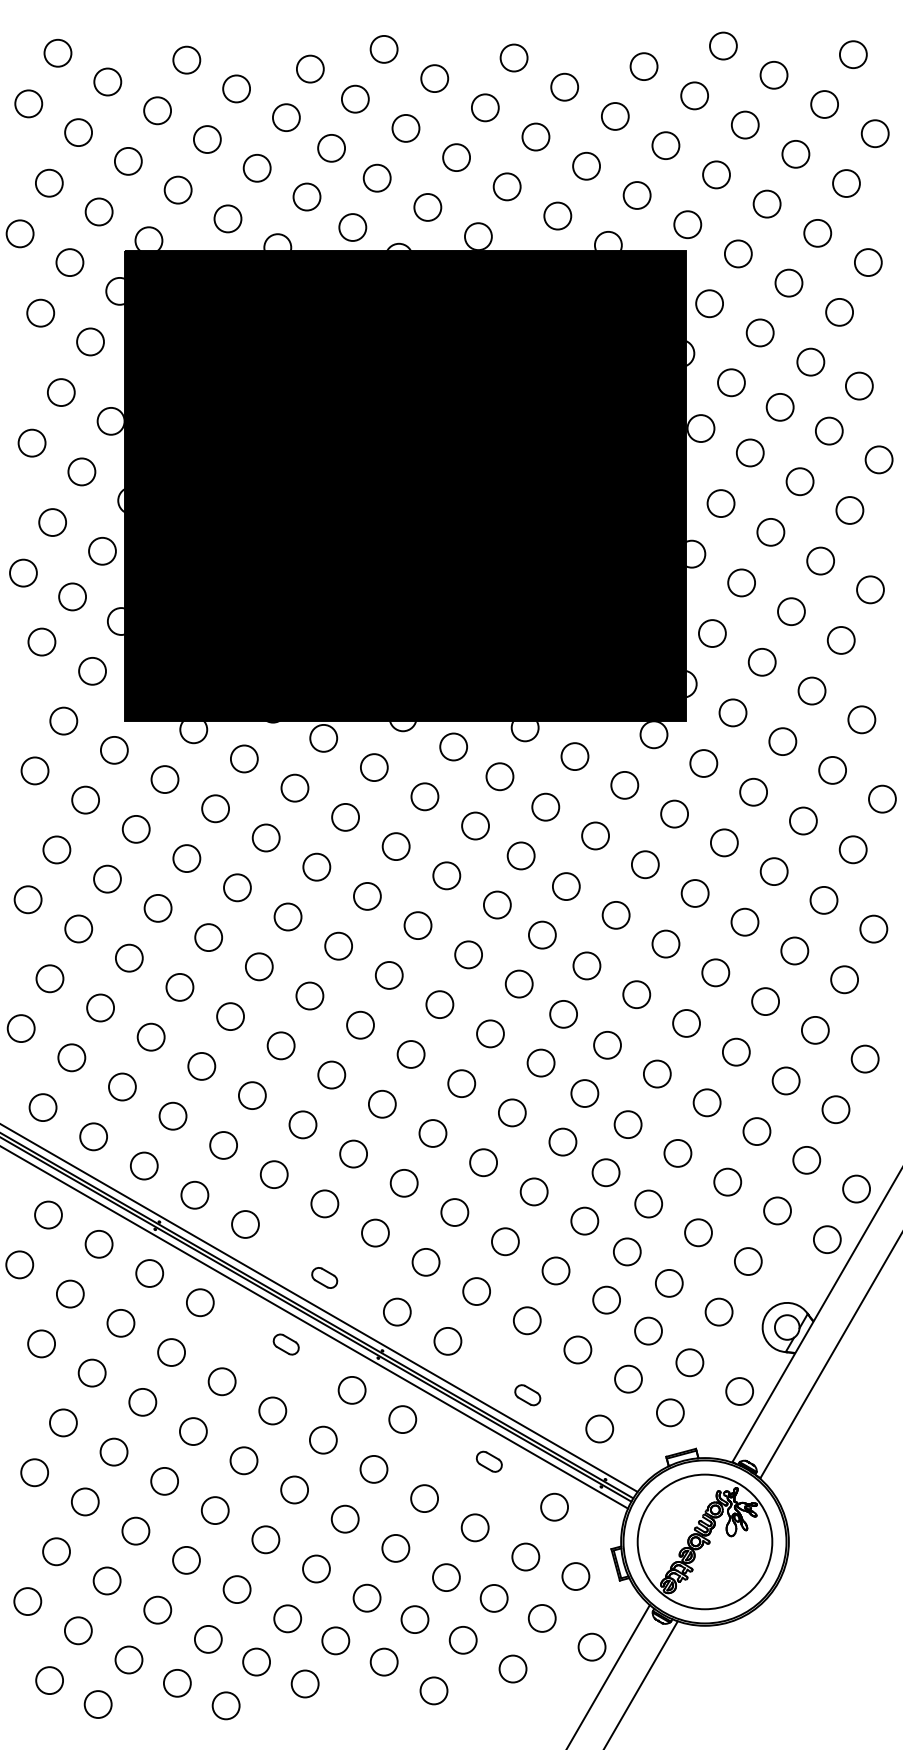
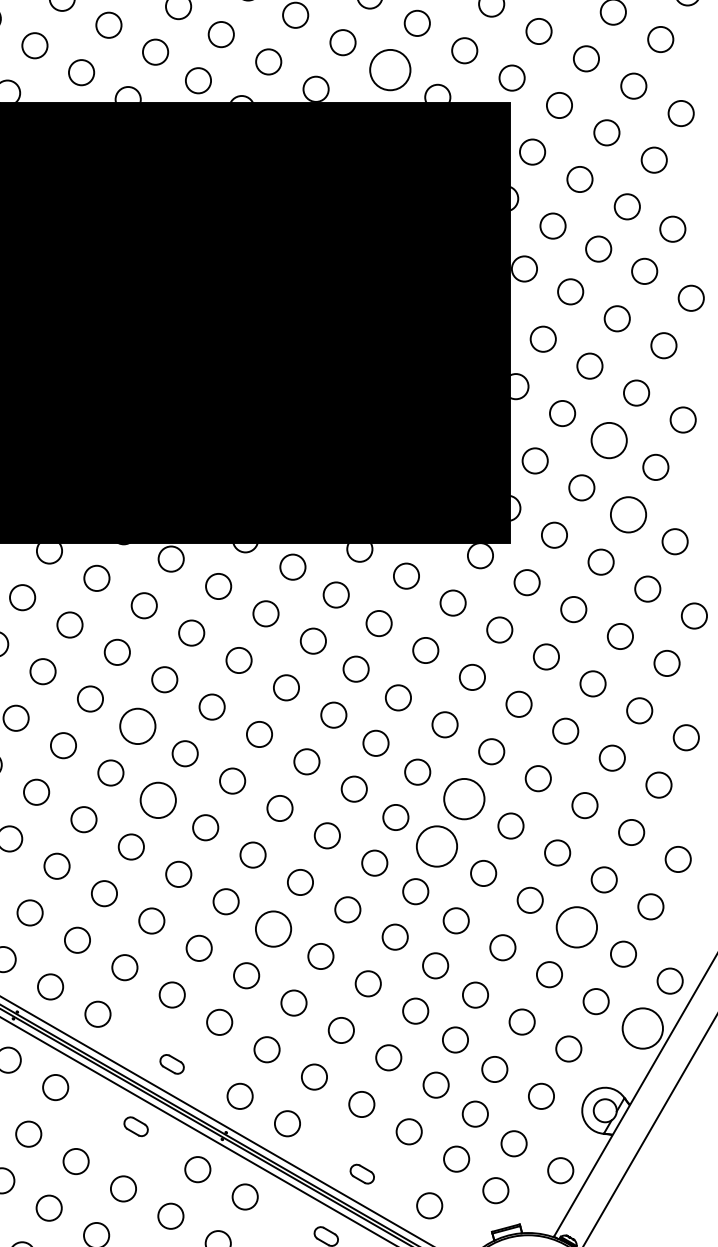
circle: (557, 215) -> (390, 69), size x1.6
circle: (791, 611) -> (609, 440), size x1.4
circle: (811, 690) -> (627, 514), size x1.4
circle: (287, 916) -> (137, 725), size x1.4
circle: (636, 994) -> (464, 798), size x1.6
circle: (309, 995) -> (157, 799), size x1.4
circle: (607, 1044) -> (436, 845), size x1.6
circle: (756, 1131) -> (576, 927), size x1.6
circle: (432, 1133) -> (273, 929), size x1.4
circle: (826, 1239) -> (642, 1028), size x1.6

